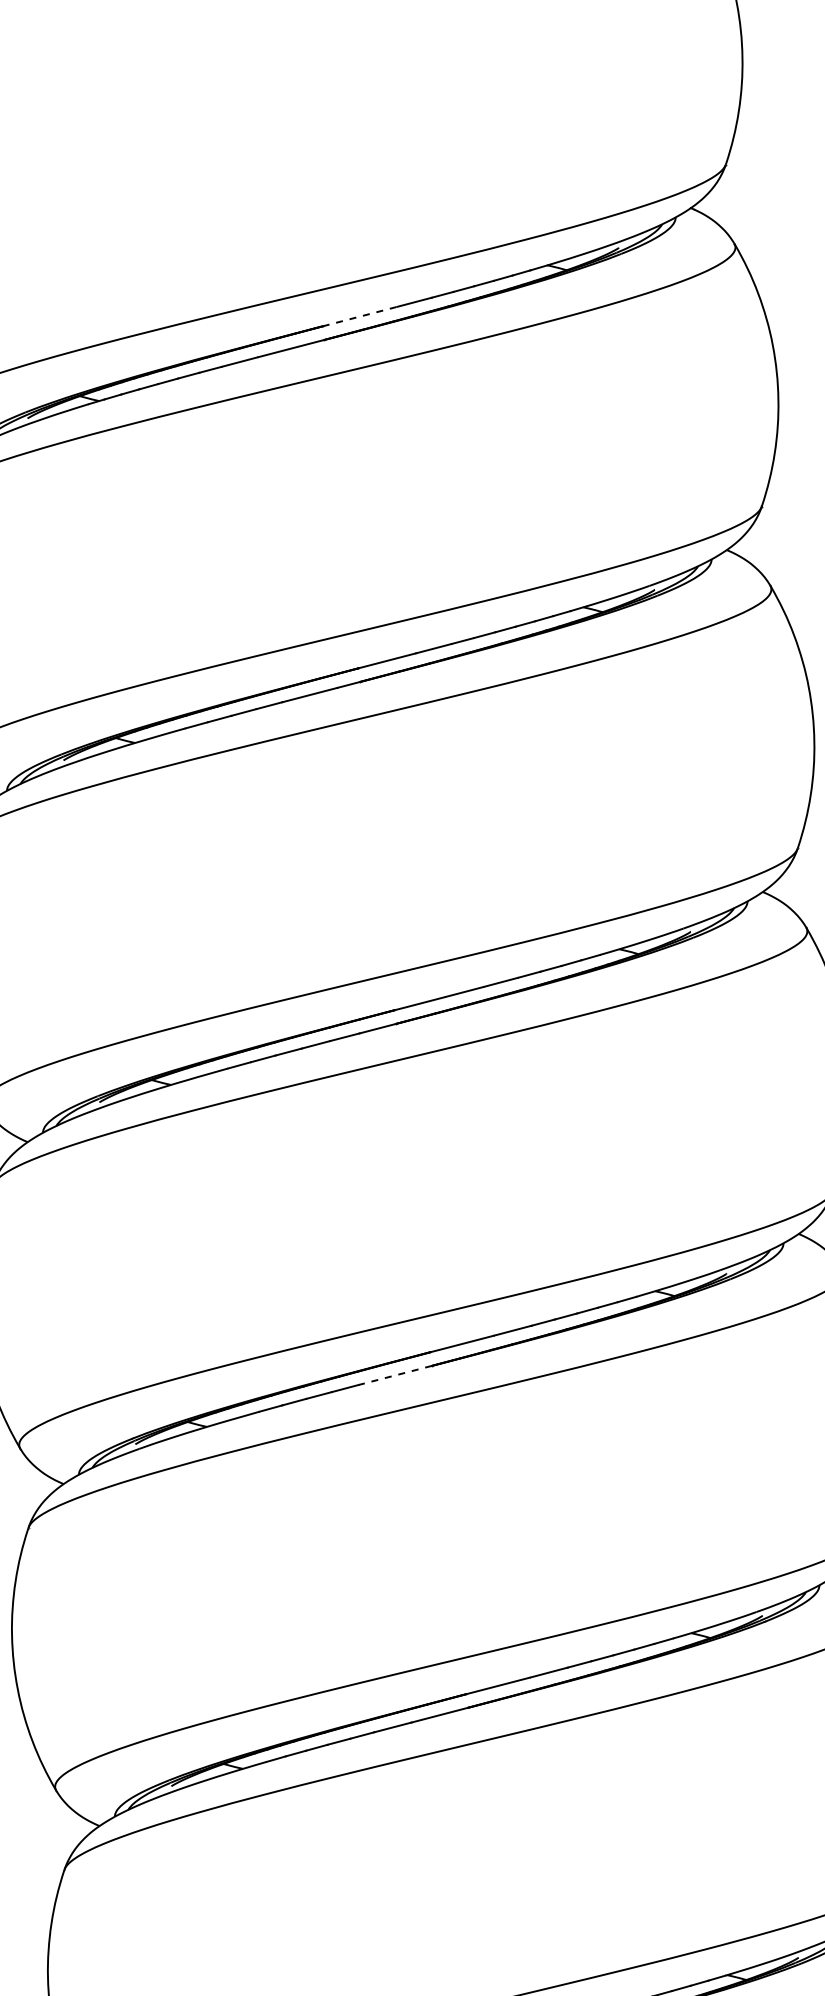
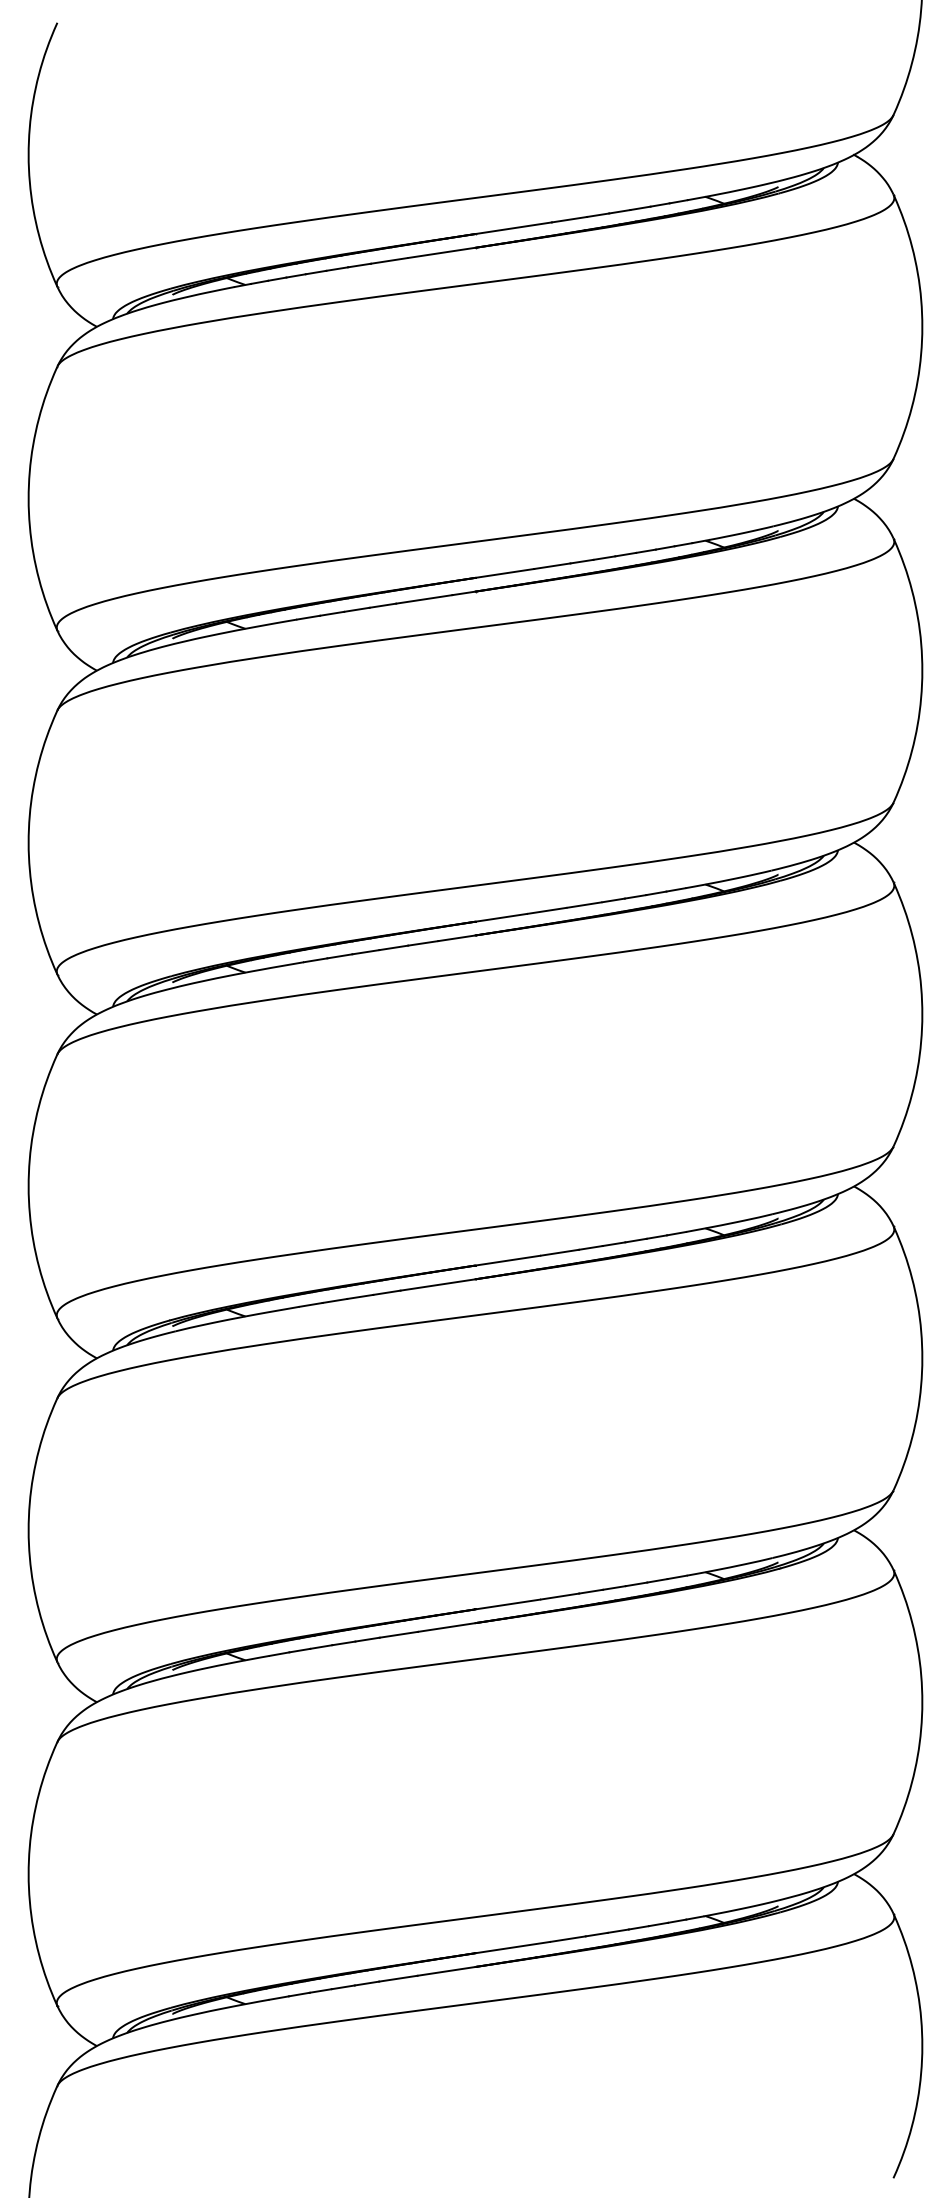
line: (359, 316) -> (513, 228), dashed -> solid
line: (395, 1374) -> (438, 1284), dashed -> solid

